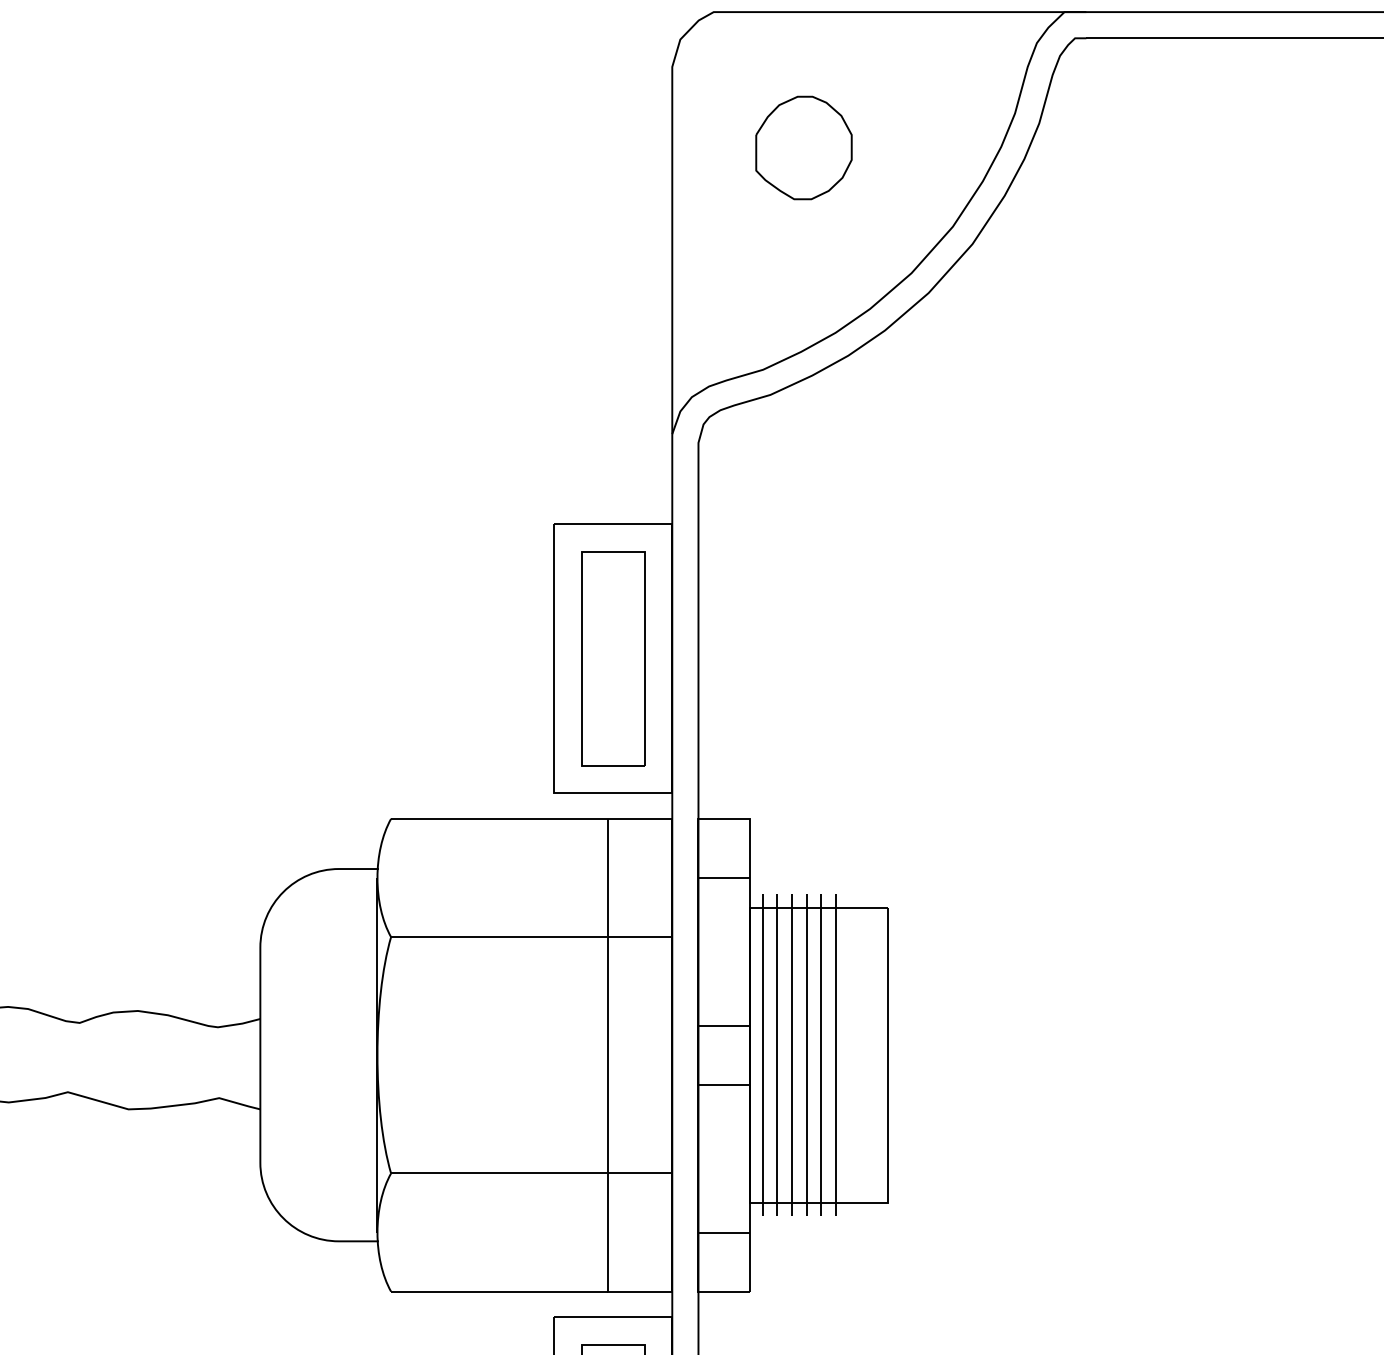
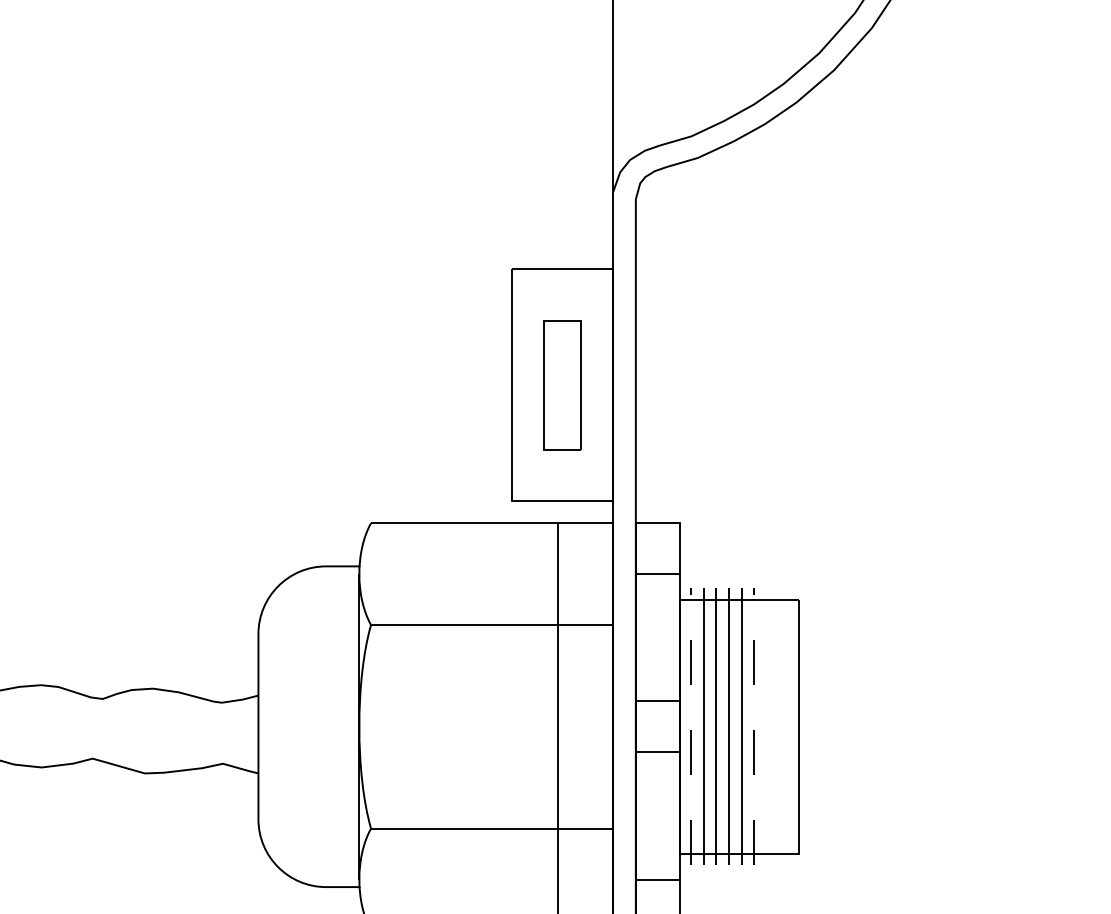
part: (613, 658) -> (562, 385), size x0.7
line: (762, 1055) -> (690, 727), solid -> dashed
line: (836, 1055) -> (754, 727), solid -> dashed

